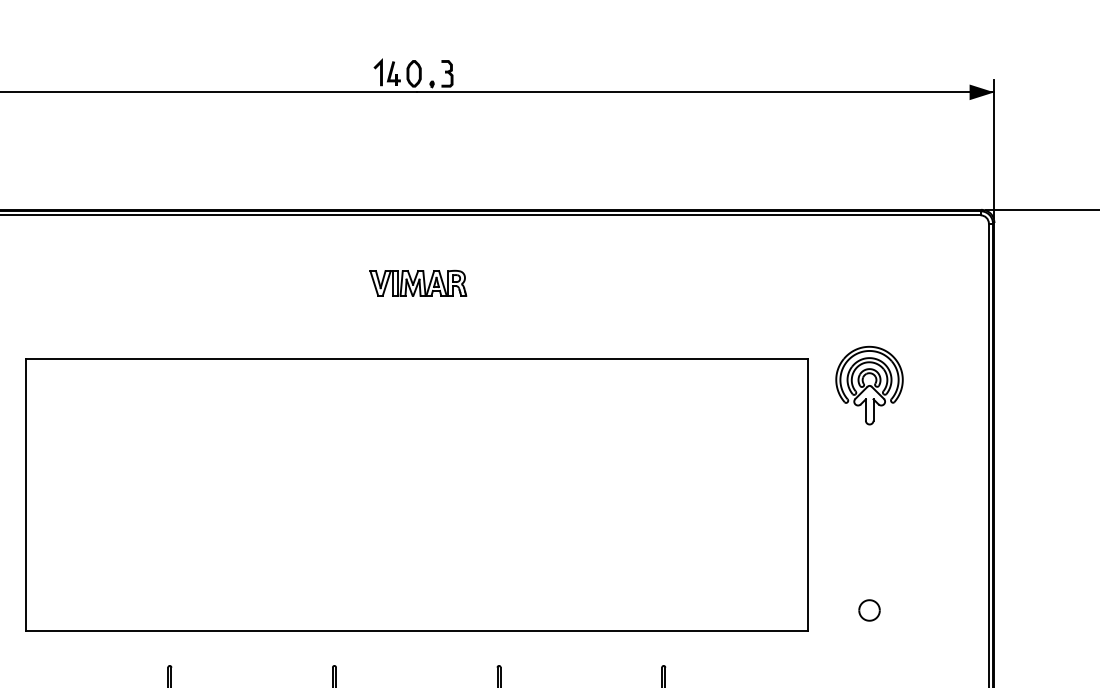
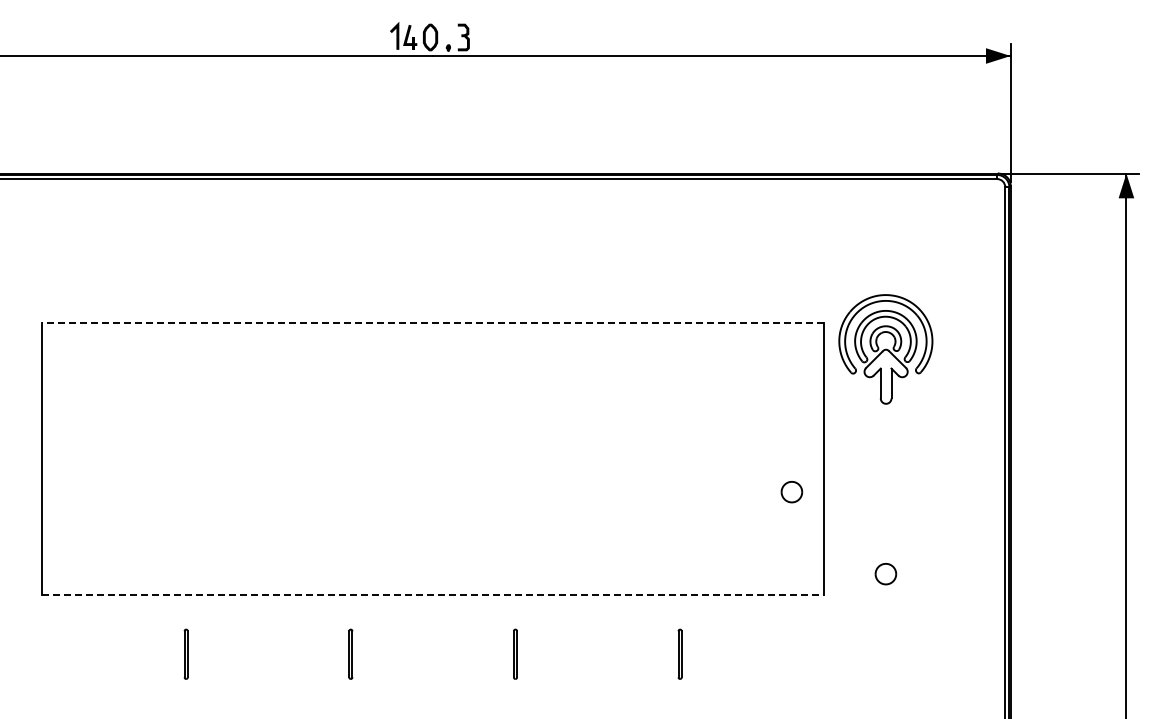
part: (418, 282) -> (434, 246), removed
line: (416, 359) -> (432, 323), solid -> dashed
part: (869, 384) -> (885, 348), size x1.4
part: (775, 528) -> (791, 492), added
line: (417, 630) -> (433, 594), solid -> dashed

